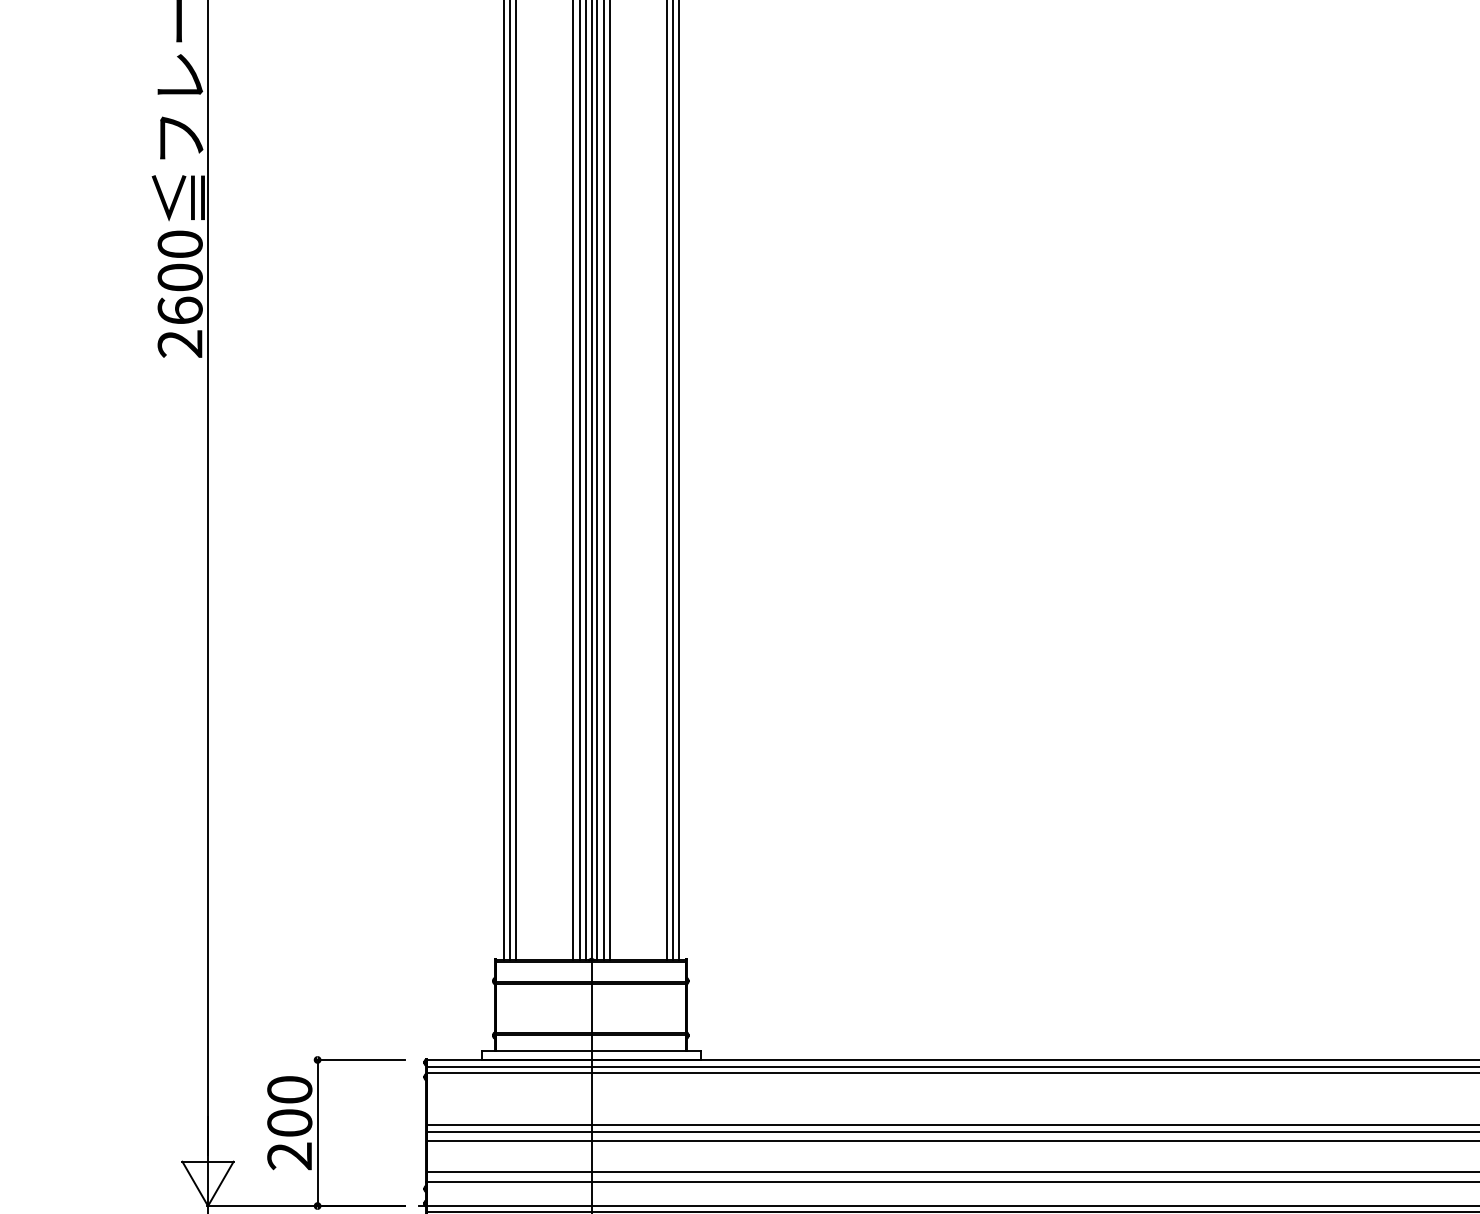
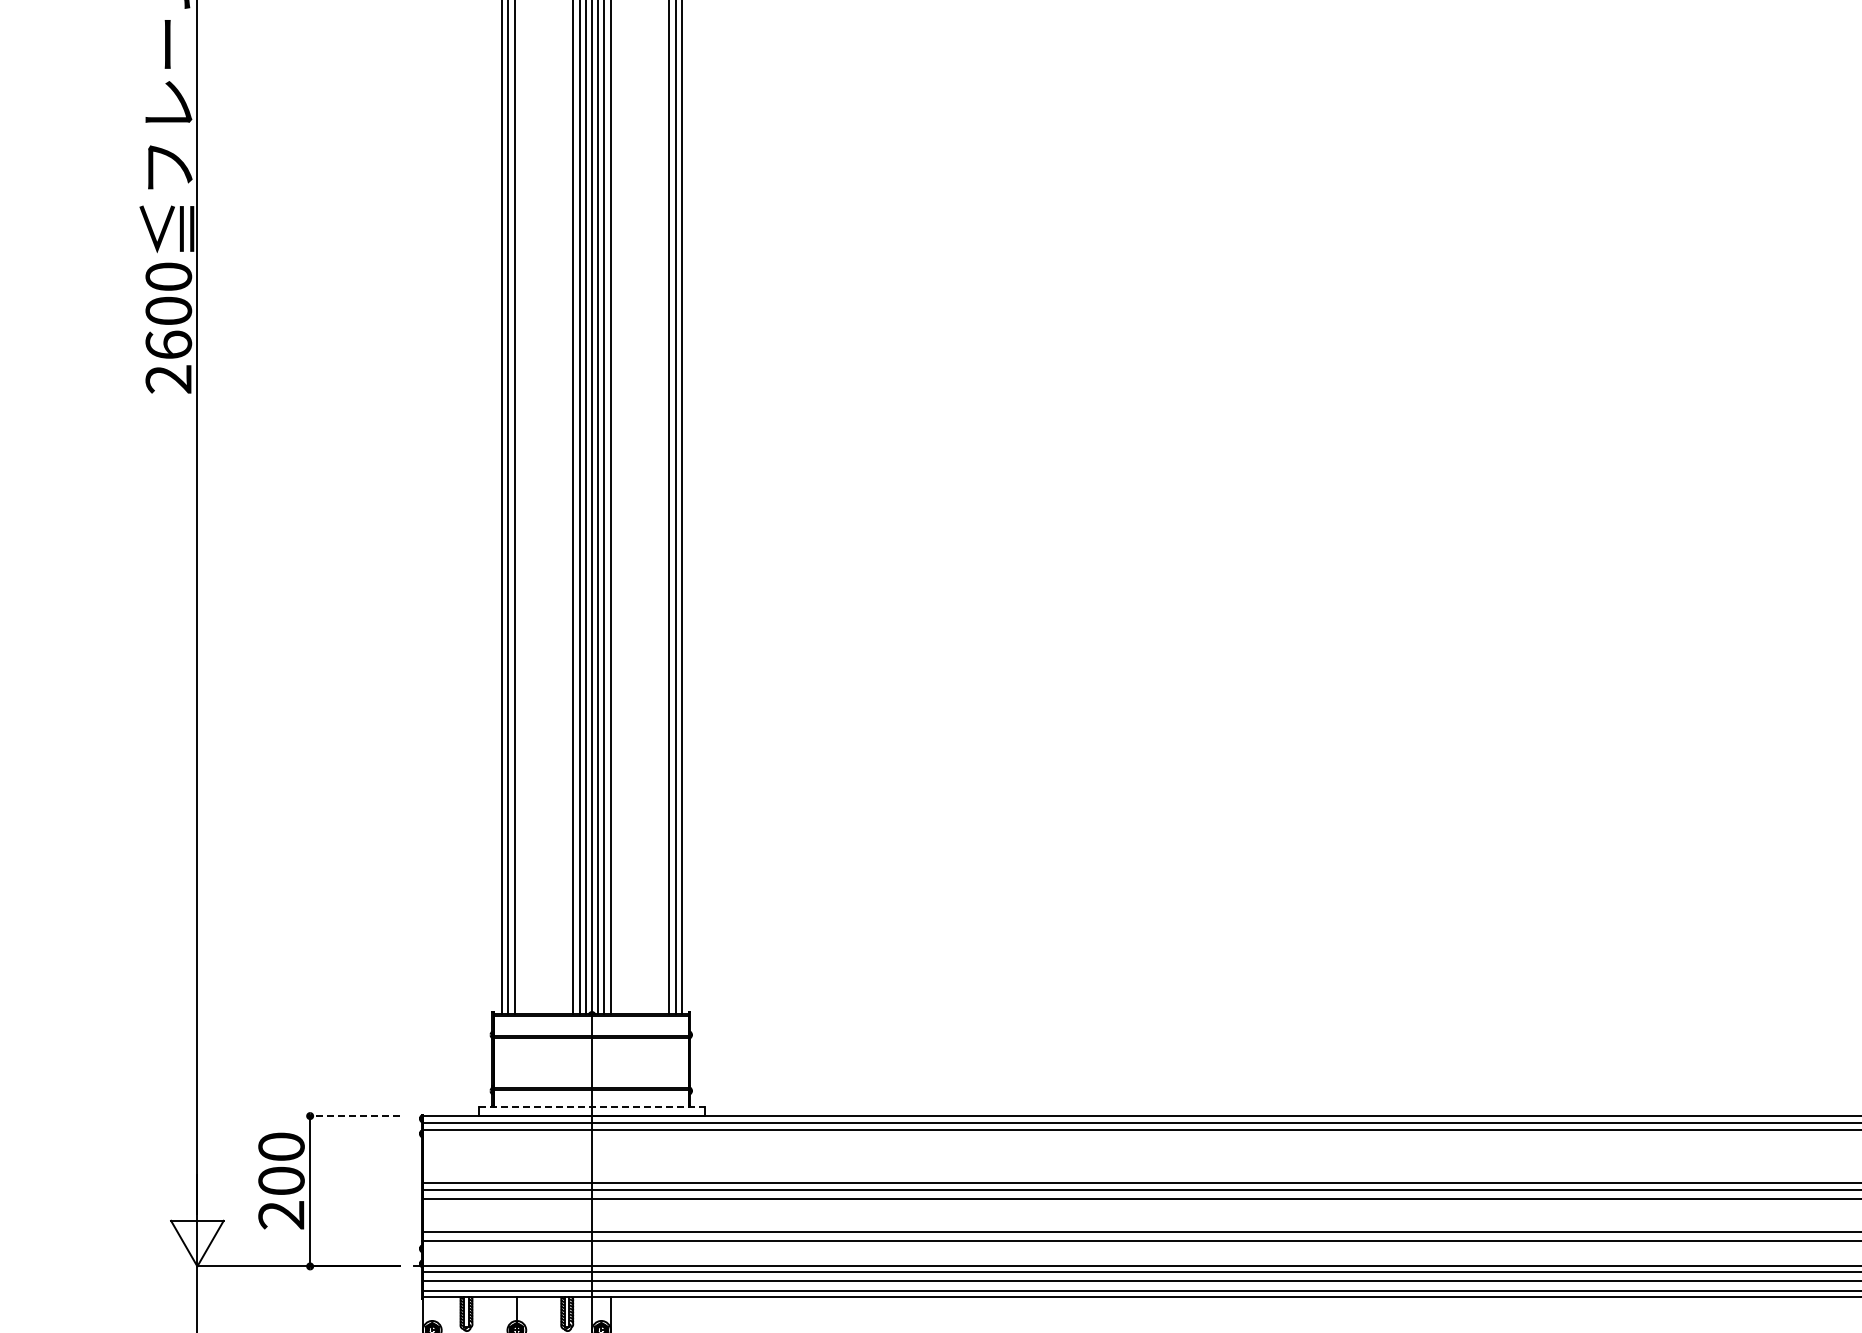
line: (592, 1051) -> (592, 1107), solid -> dashed
line: (360, 1060) -> (354, 1116), solid -> dashed

